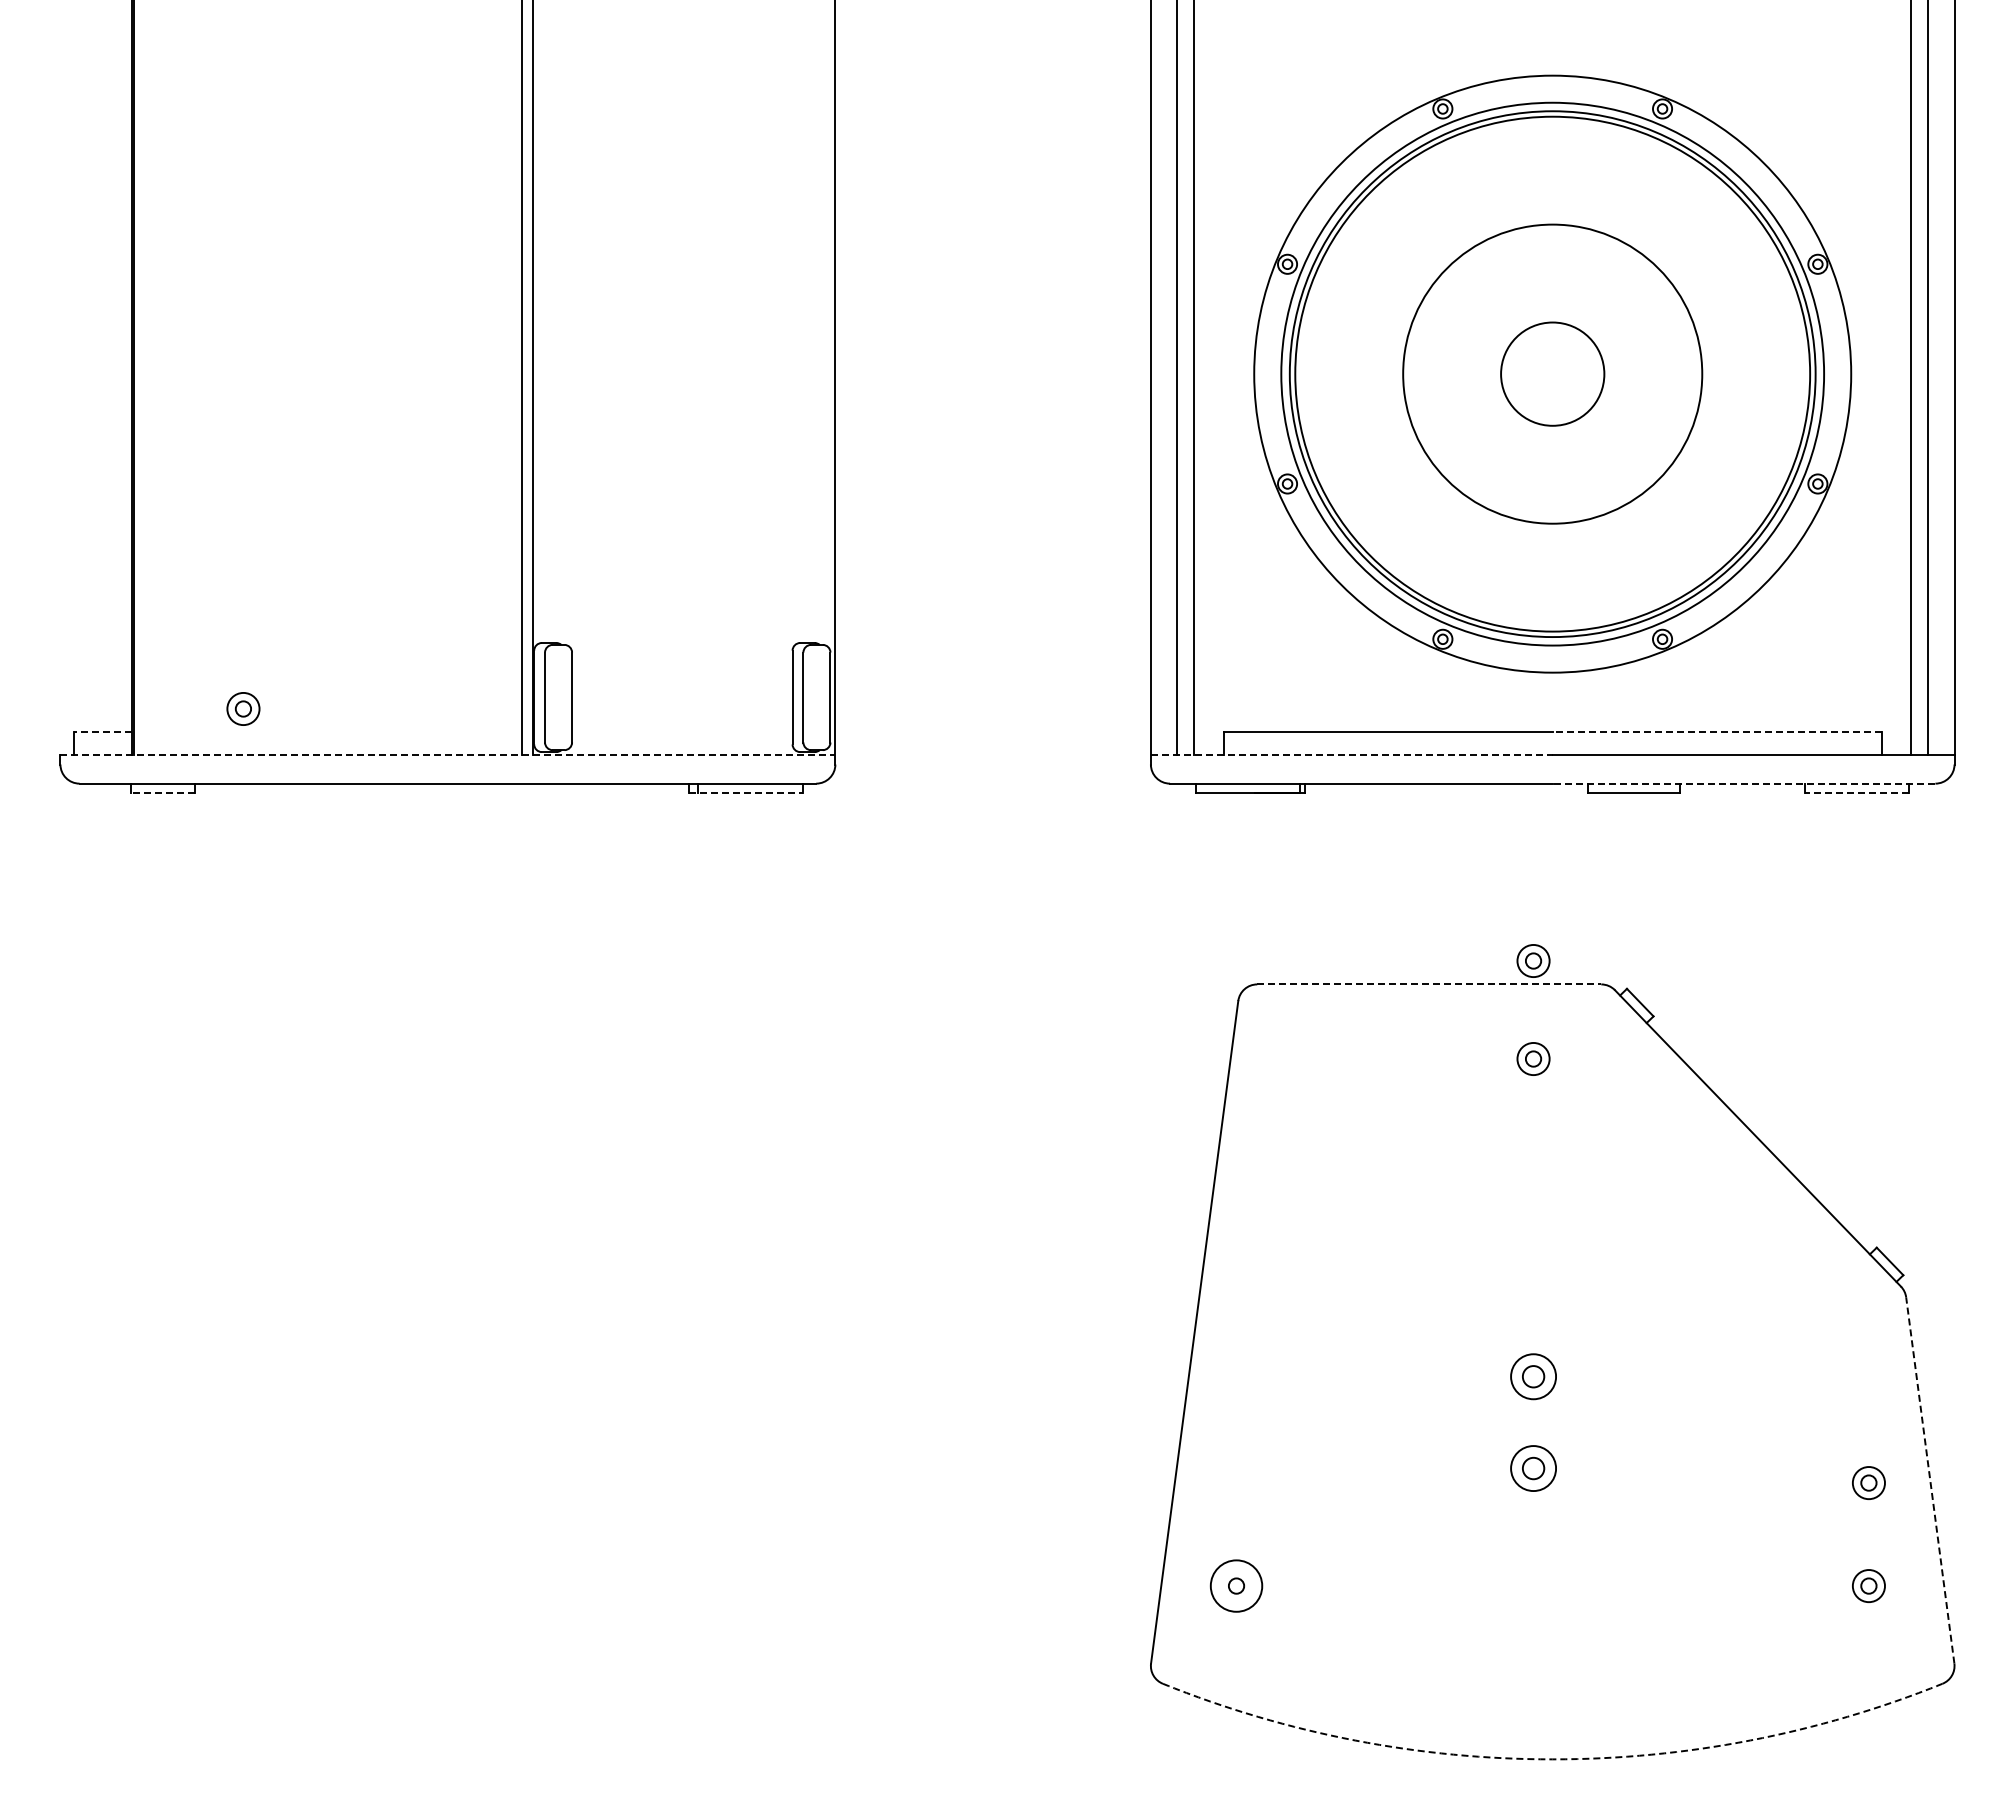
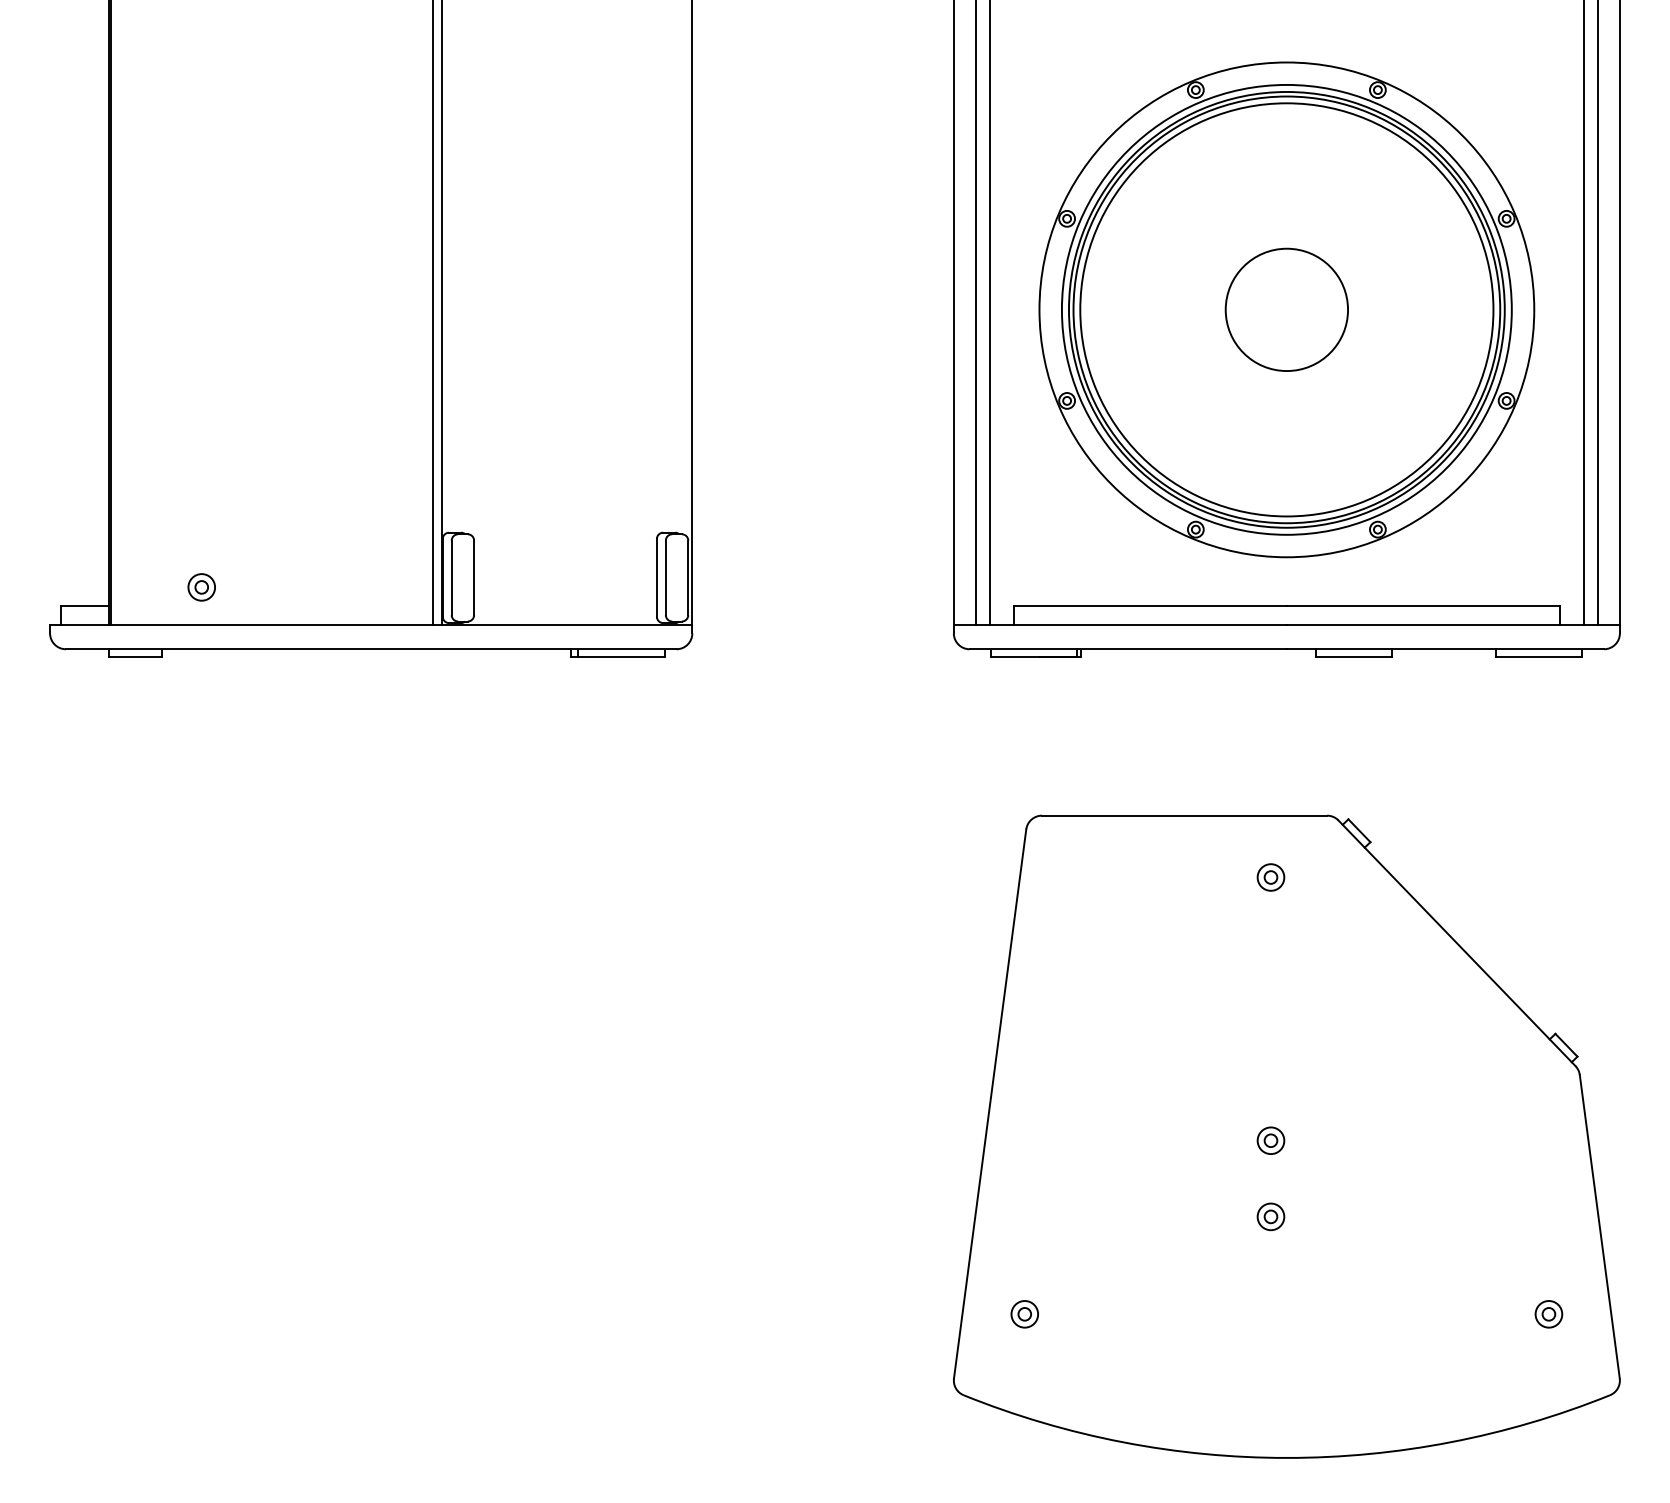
circle: (1552, 373) -> (1286, 309), size x1.43
circle: (1552, 373) -> (1286, 309), size x1.67
line: (102, 731) -> (84, 606), dashed -> solid
line: (1717, 731) -> (1423, 606), dashed -> solid
line: (448, 754) -> (371, 625), dashed -> solid
line: (1351, 754) -> (1120, 625), dashed -> solid
line: (1743, 783) -> (1444, 649), dashed -> solid
line: (163, 793) -> (135, 657), dashed -> solid
line: (745, 793) -> (617, 657), dashed -> solid
line: (1857, 793) -> (1539, 657), dashed -> solid
part: (1533, 960) -> (1270, 795), removed
line: (1429, 984) -> (1184, 815), dashed -> solid
part: (1533, 1376) -> (1270, 1140), size x0.71
part: (1533, 1468) -> (1270, 1216), size x0.71
line: (1930, 1480) -> (1599, 1226), dashed -> solid
part: (1868, 1482) -> (1548, 1228), removed
circle: (1236, 1586) -> (1024, 1314), size x0.62
arc: (1552, 1759) -> (1286, 1458), dashed -> solid

